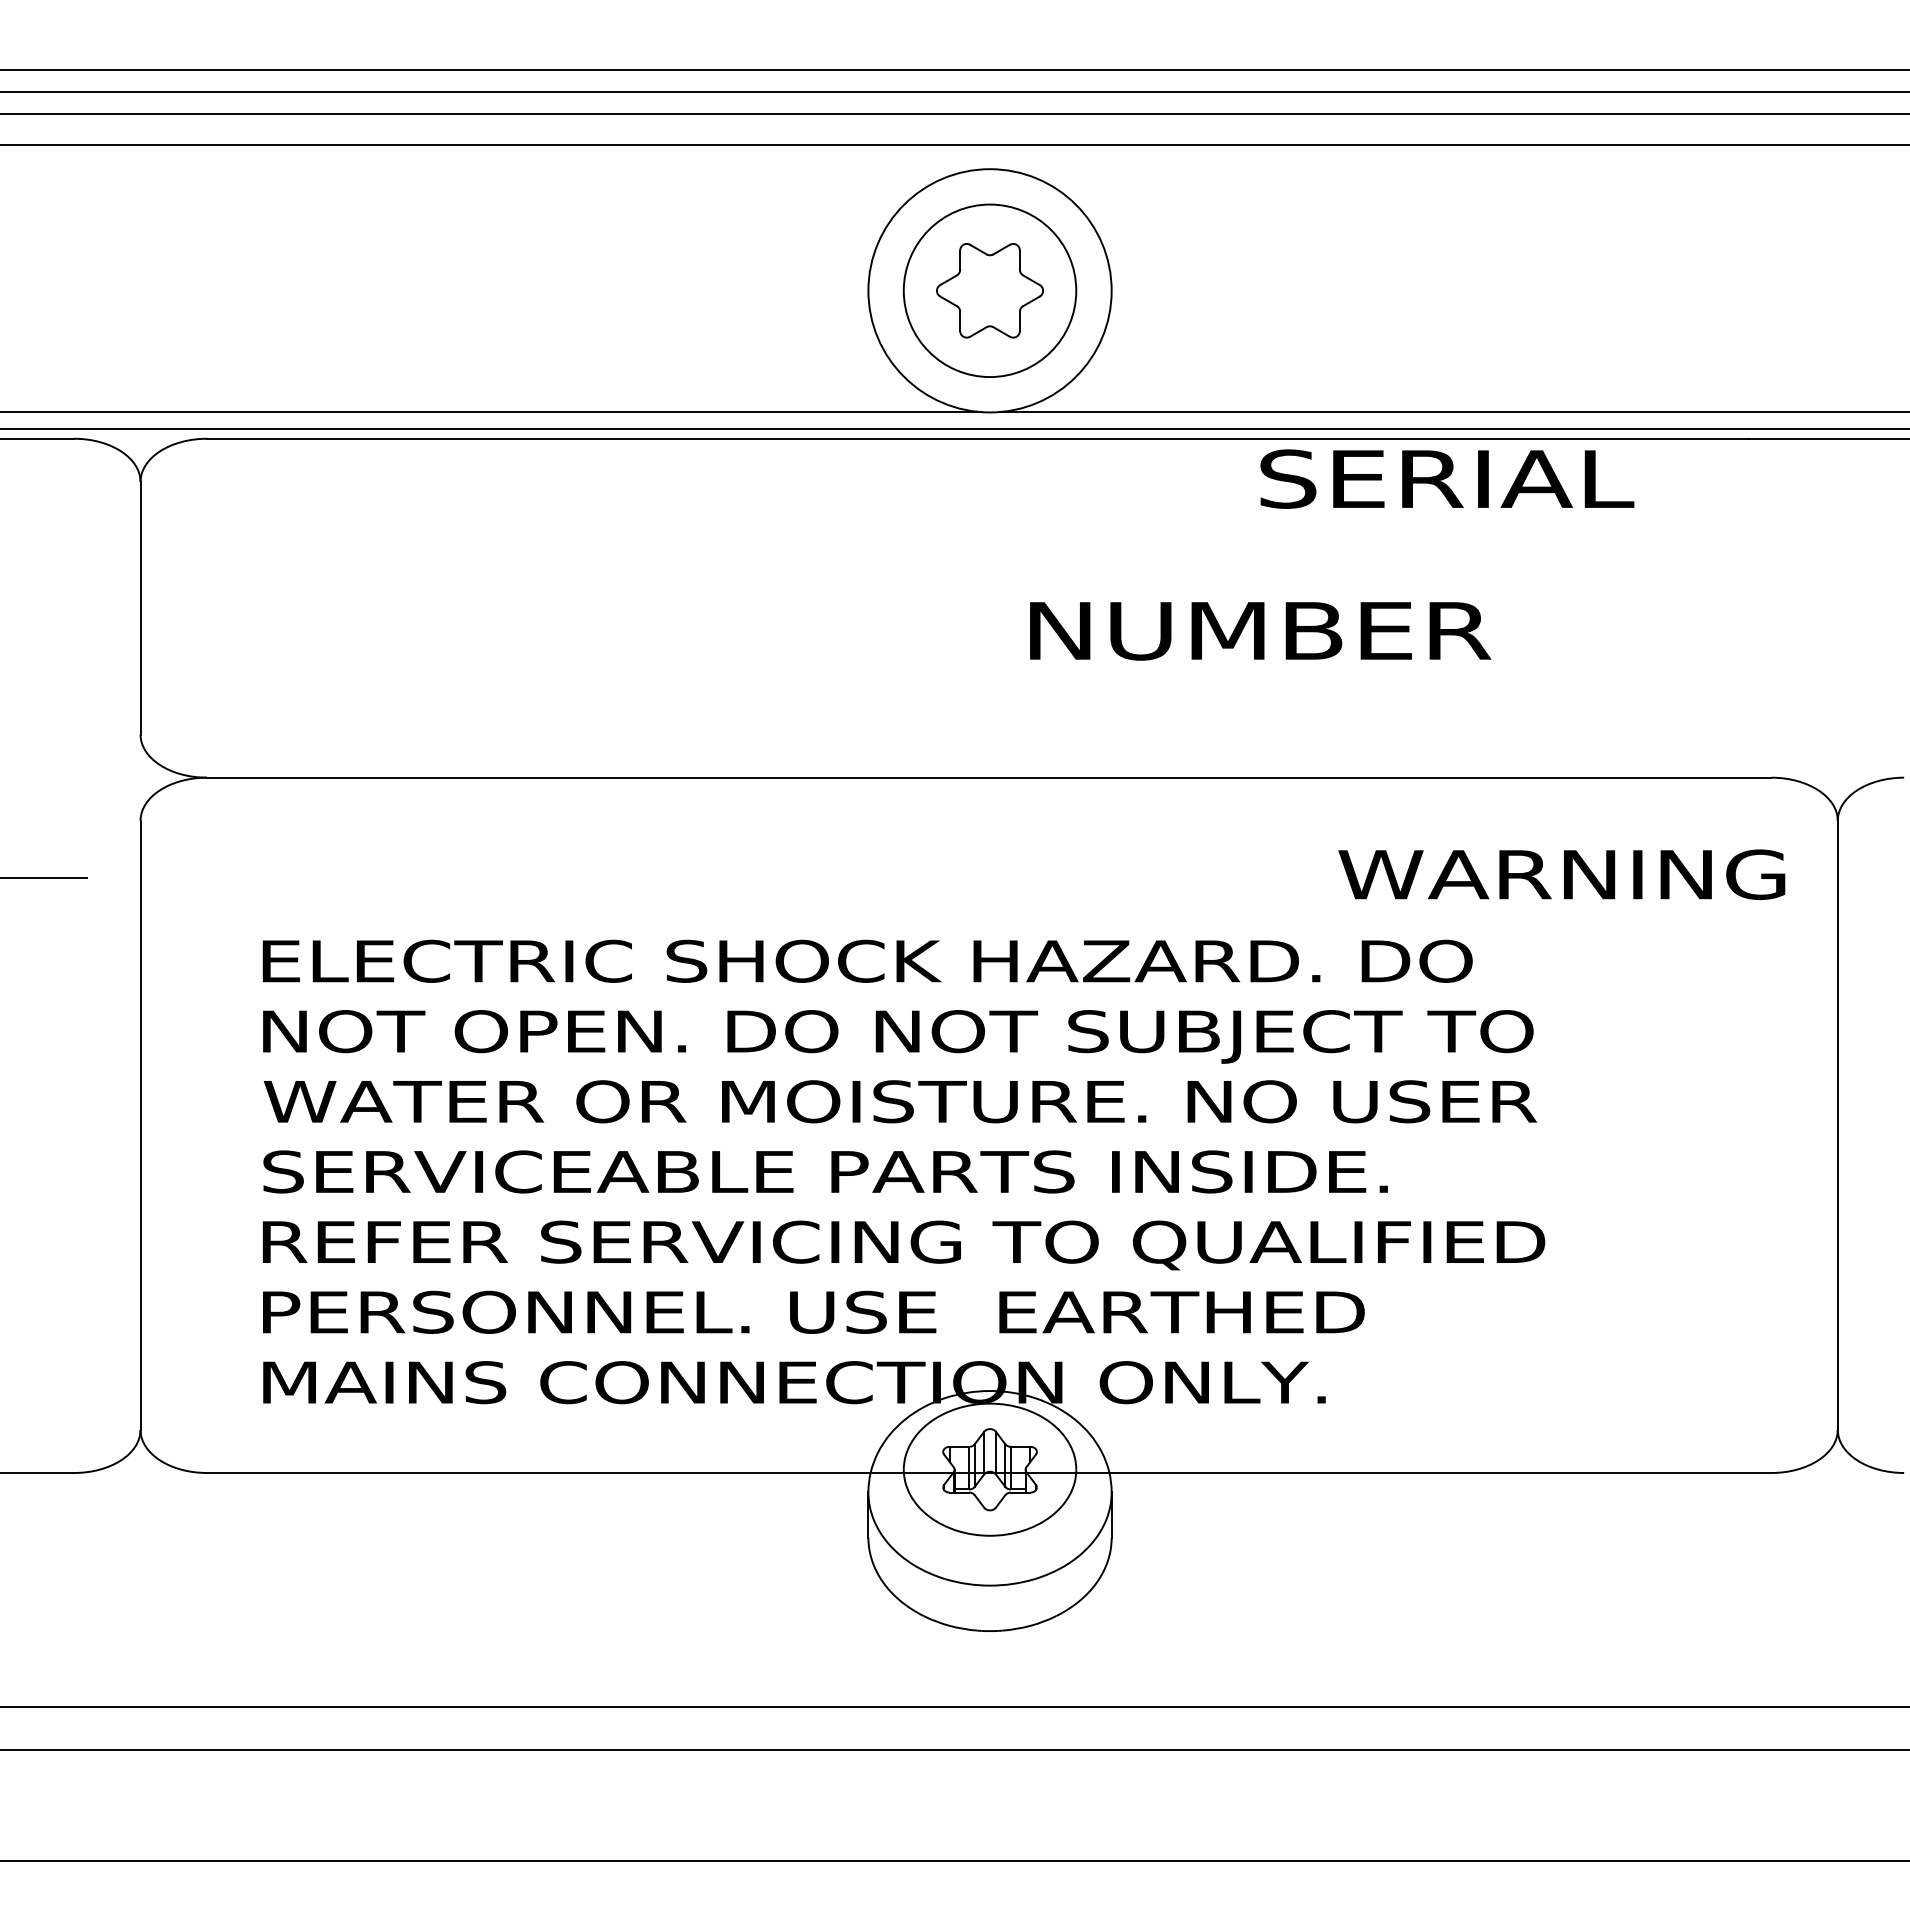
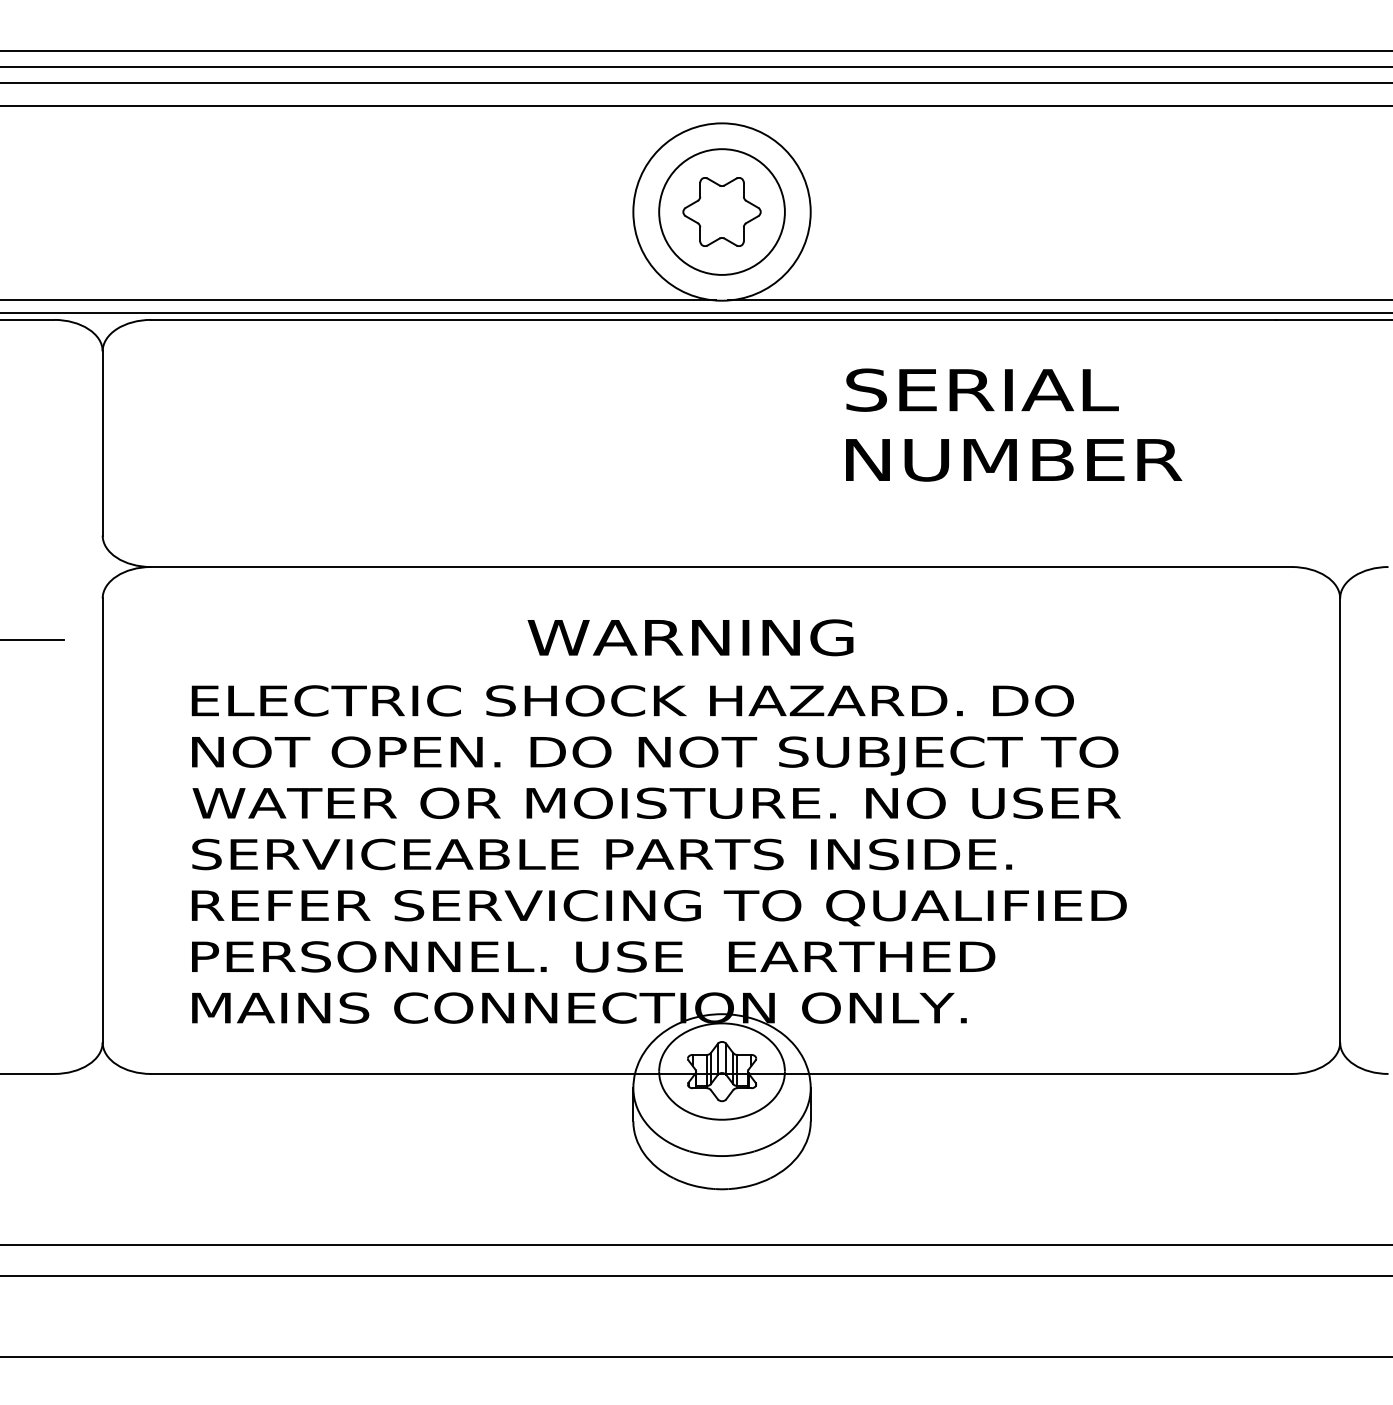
text: (1447, 478) -> (982, 389), moved
text: (1260, 631) -> (1014, 460), moved
text: (1561, 874) -> (690, 637), moved

